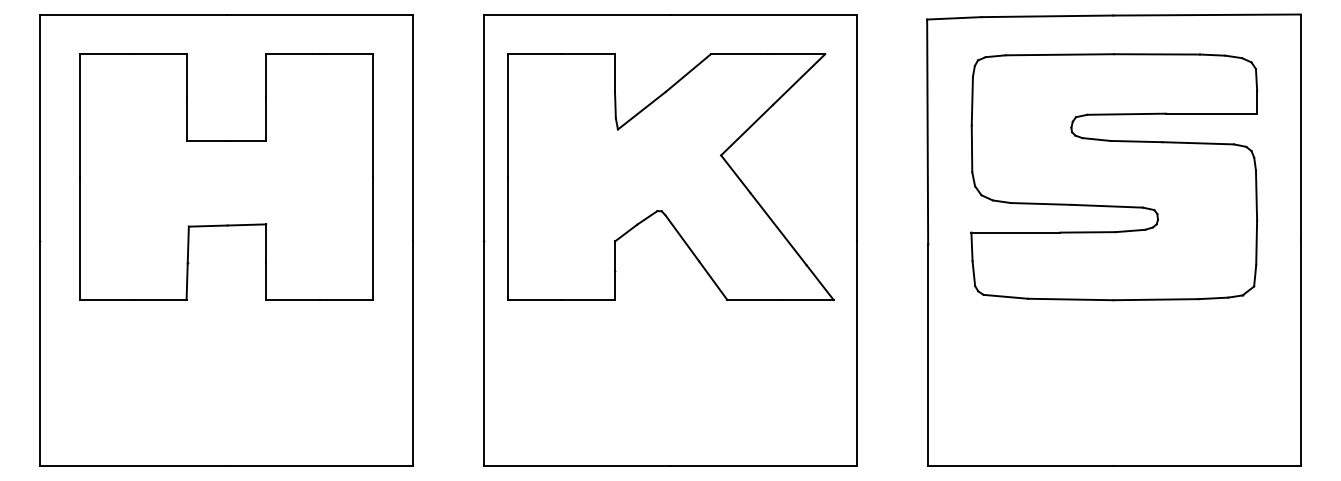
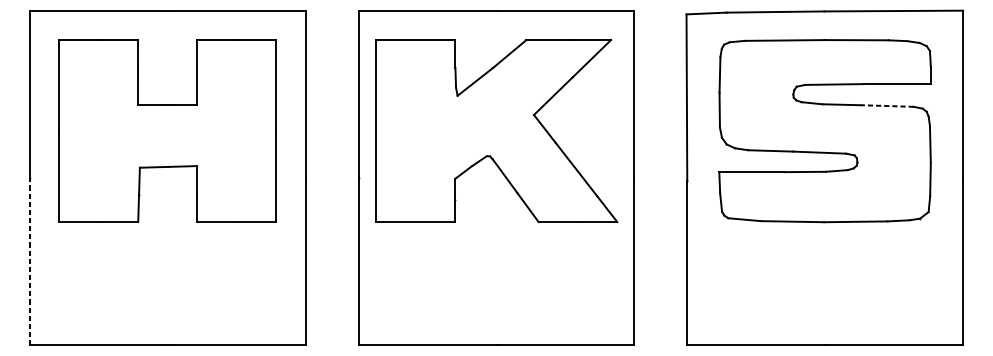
line: (1198, 143) -> (887, 106), solid -> dashed
line: (40, 353) -> (30, 261), solid -> dashed

